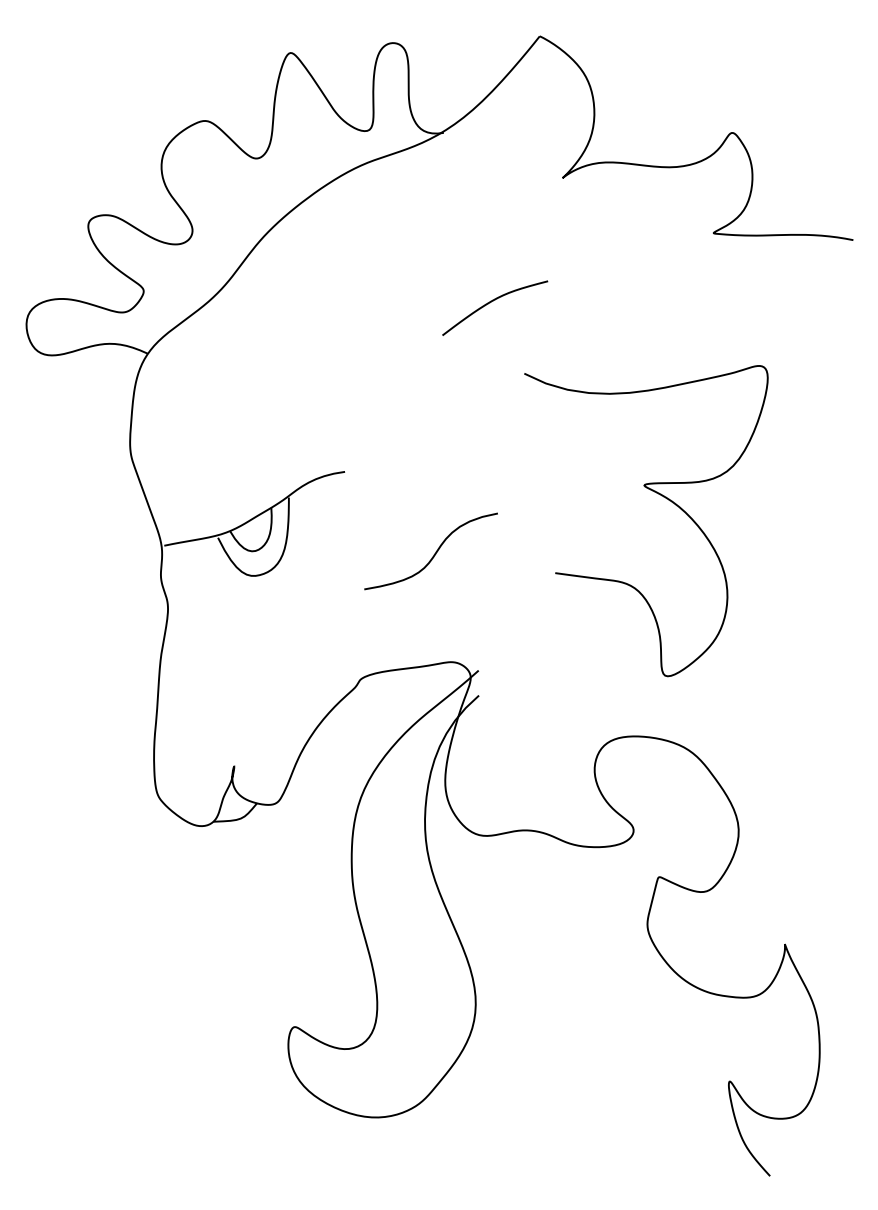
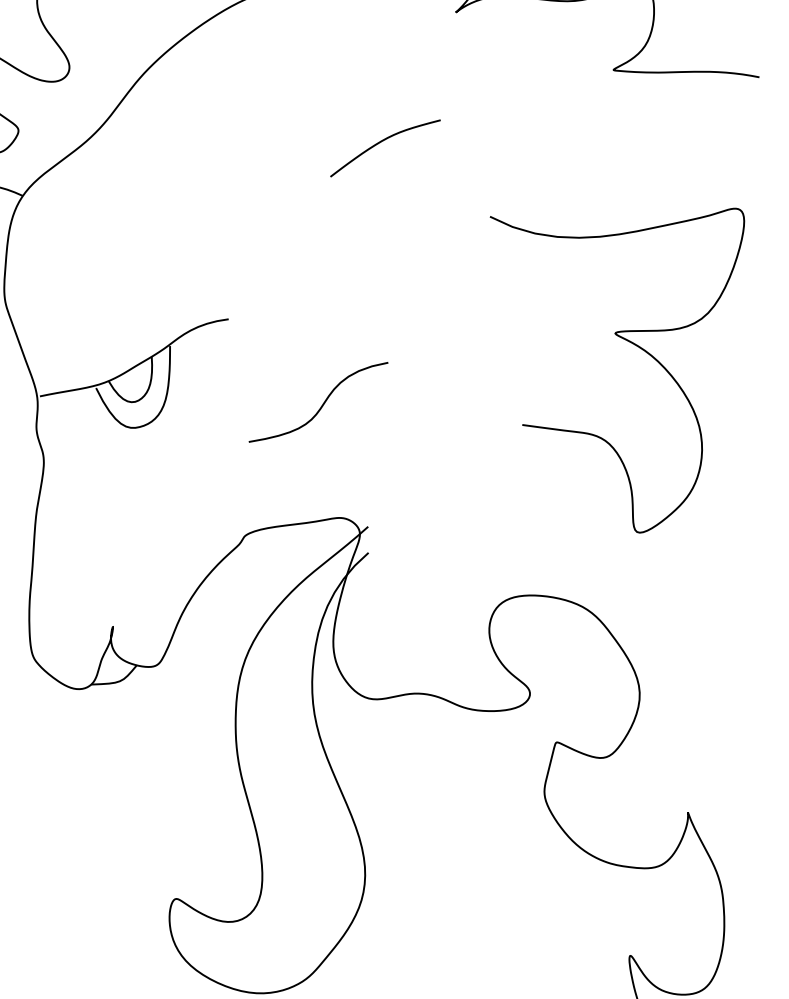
curve: (661, 496) -> (633, 344), moved

